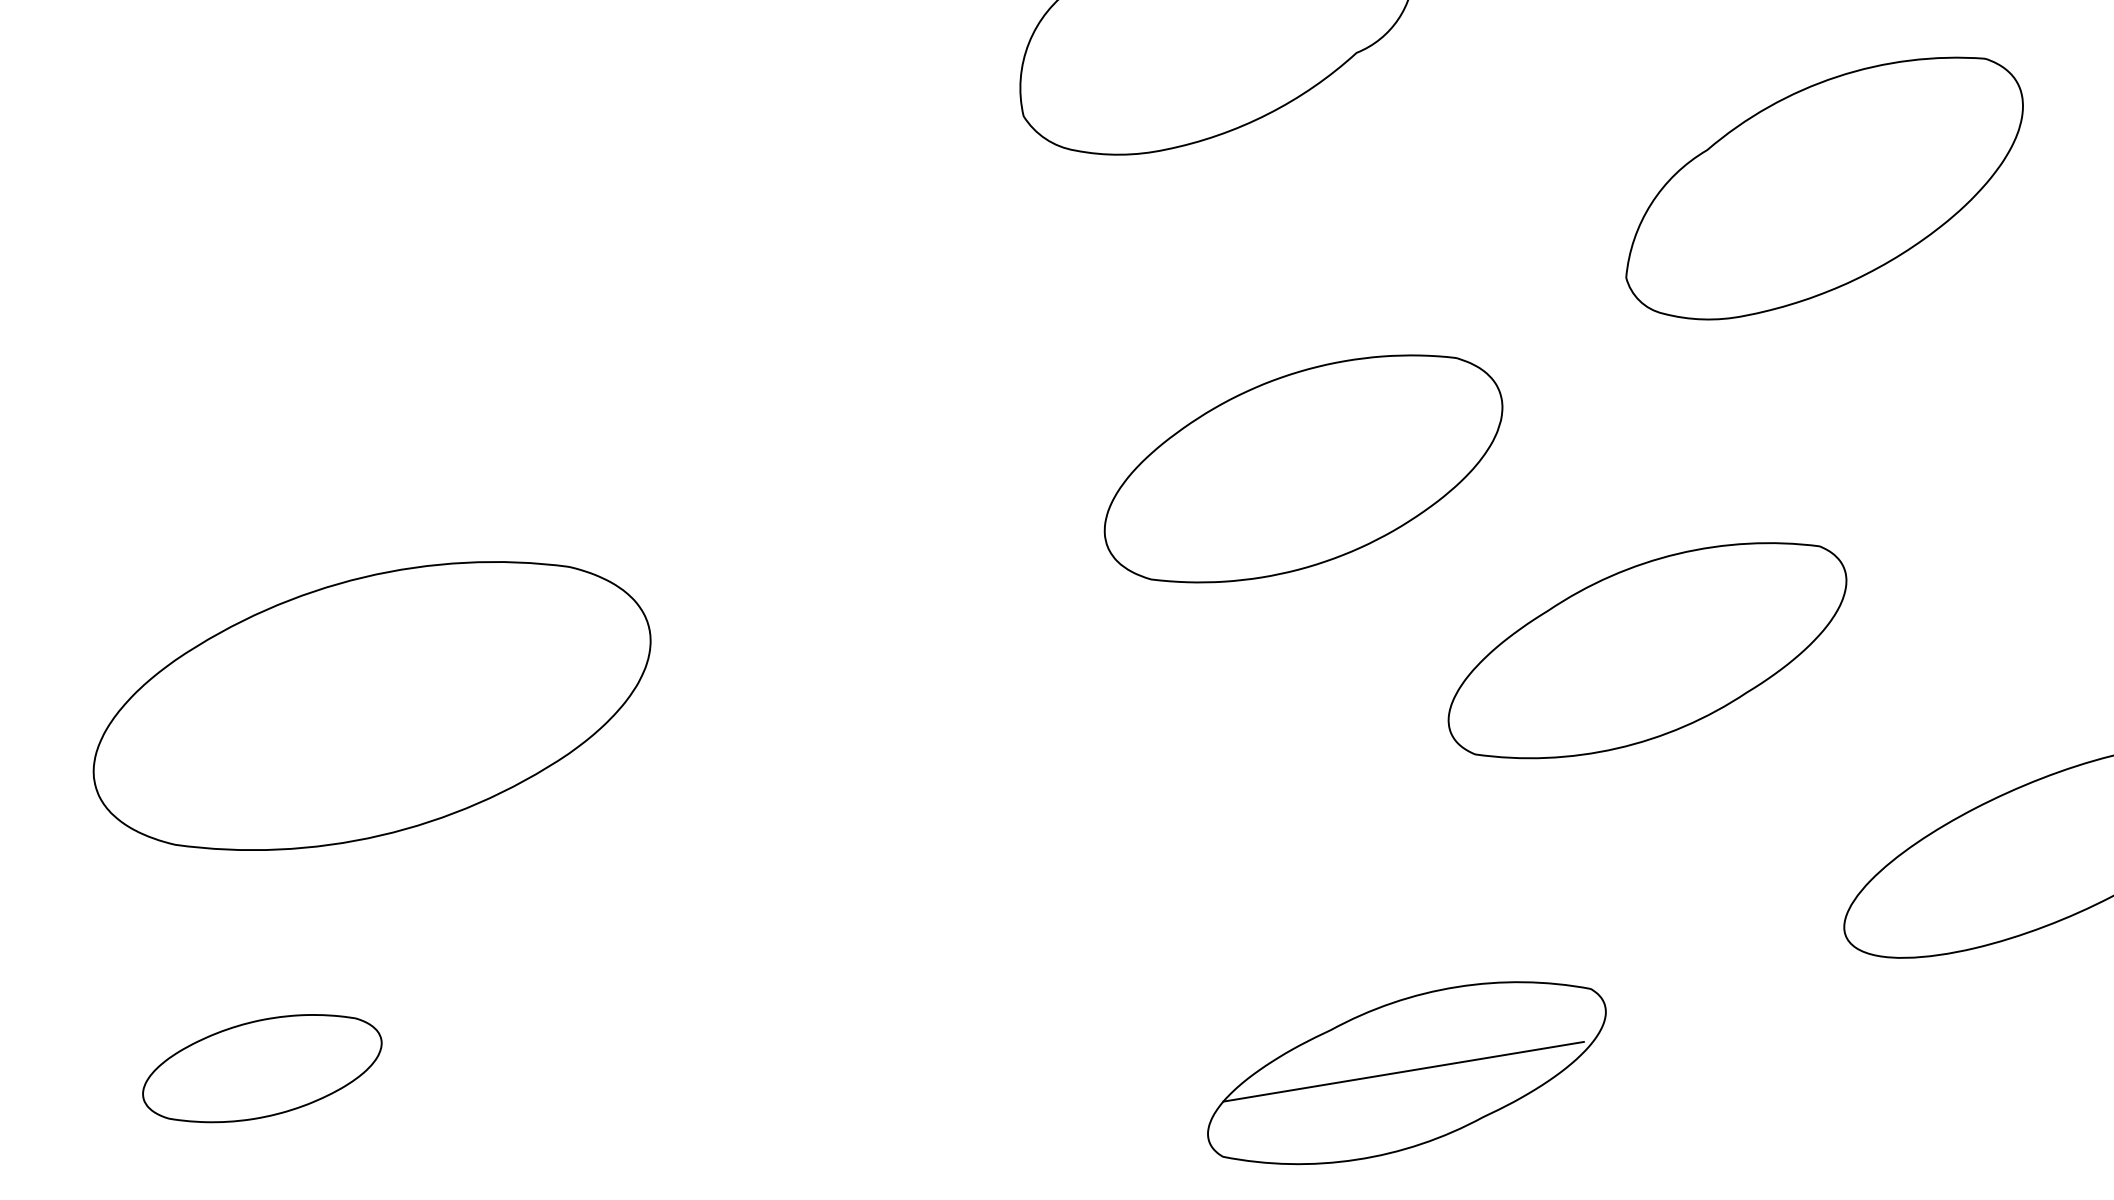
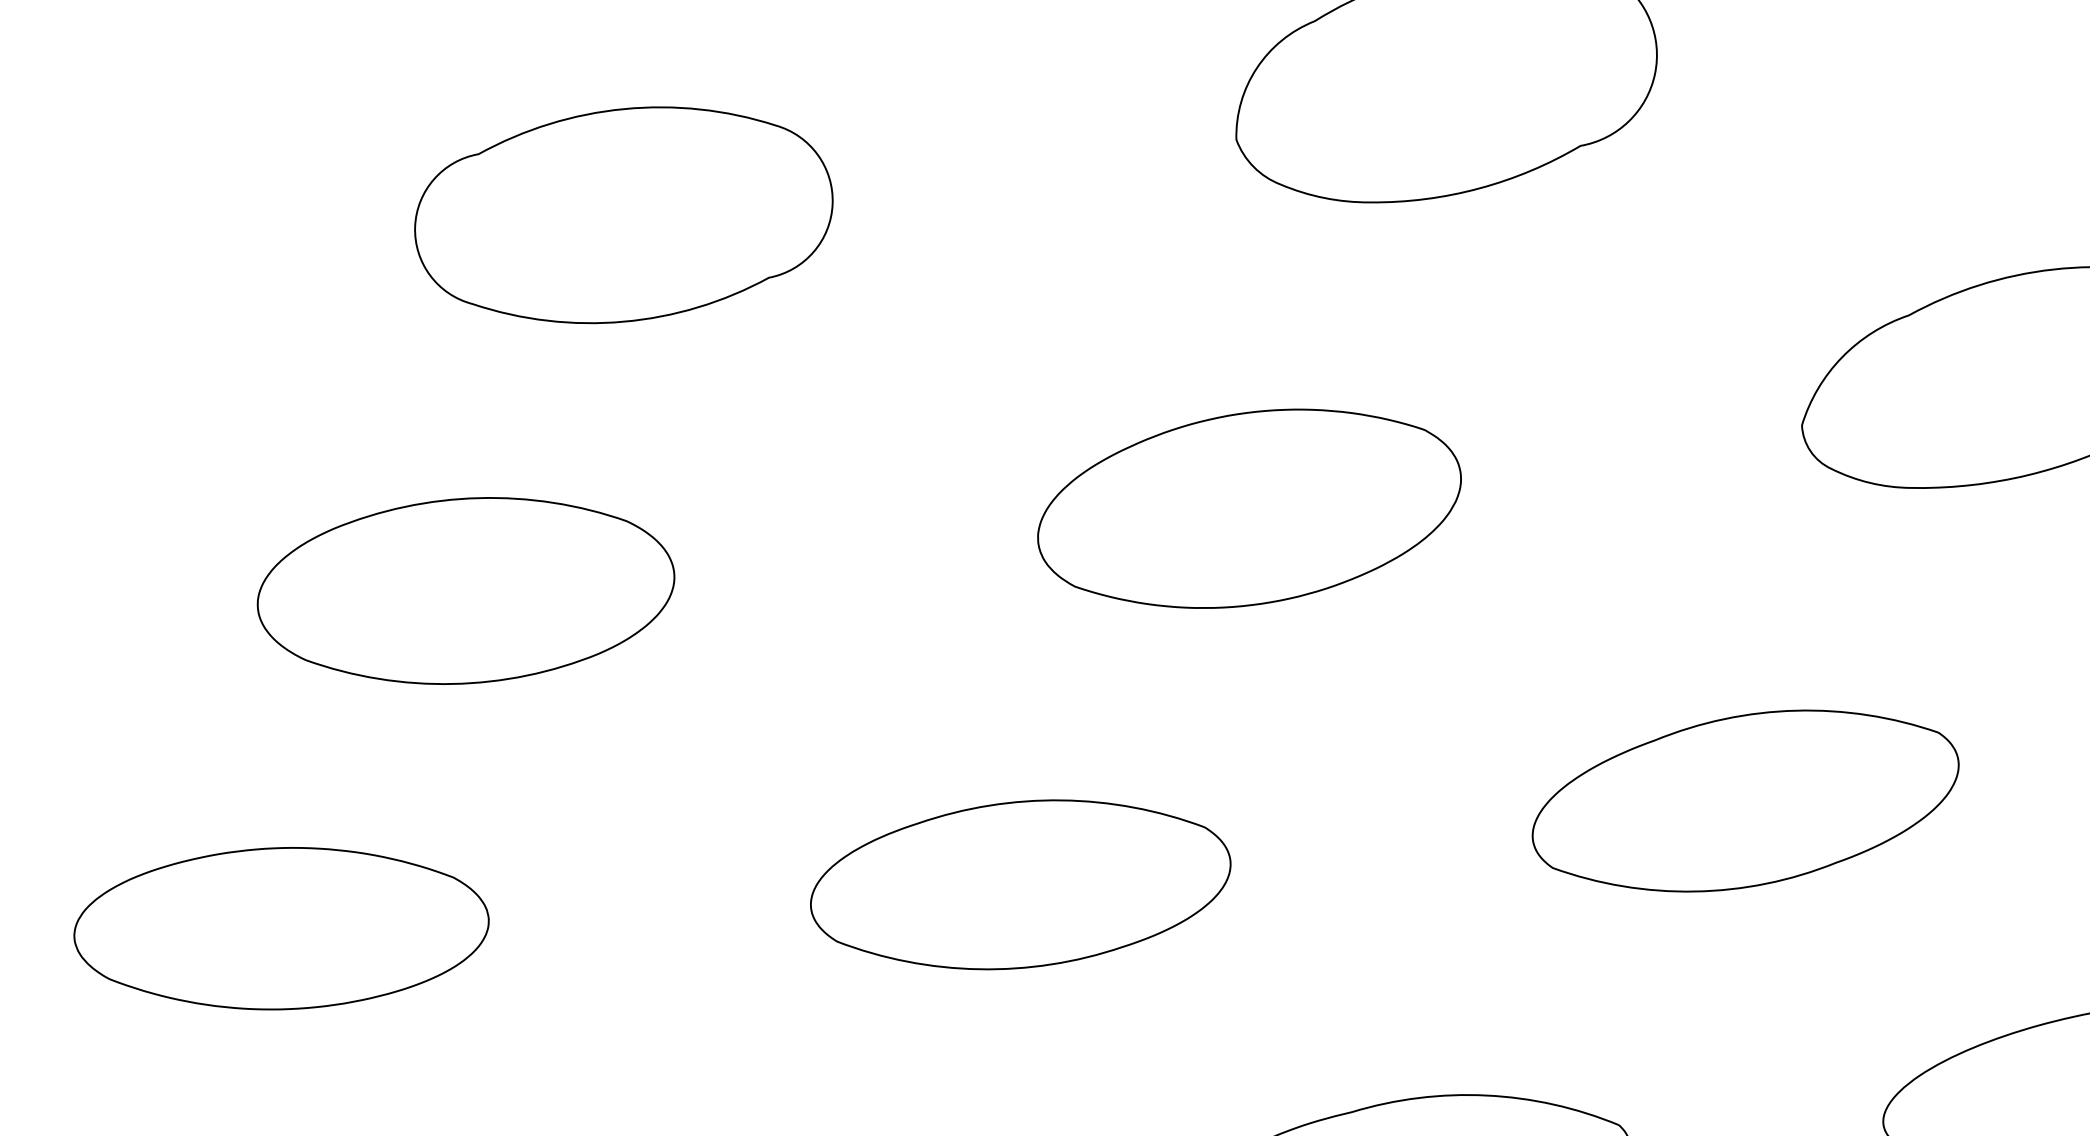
part: (448, 311) -> (624, 214), added
part: (1303, 468) -> (1249, 507), moved
part: (371, 705) -> (465, 590), size x0.71
part: (965, 877) -> (1020, 884), added
part: (262, 1068) -> (281, 928), size x1.67

